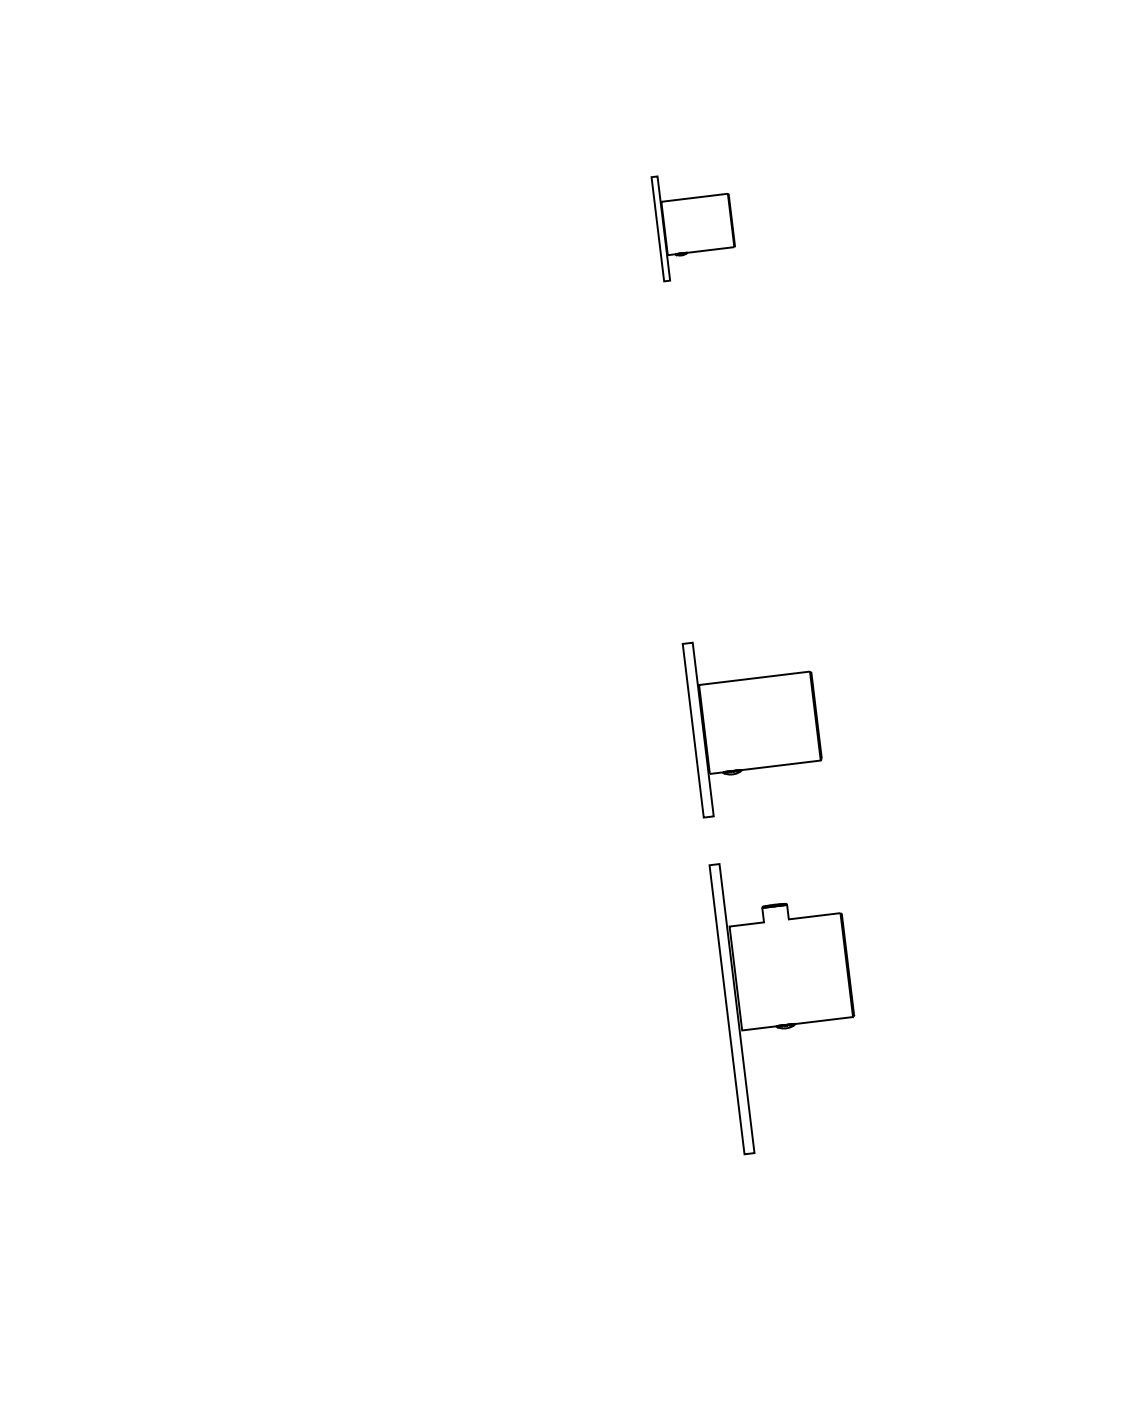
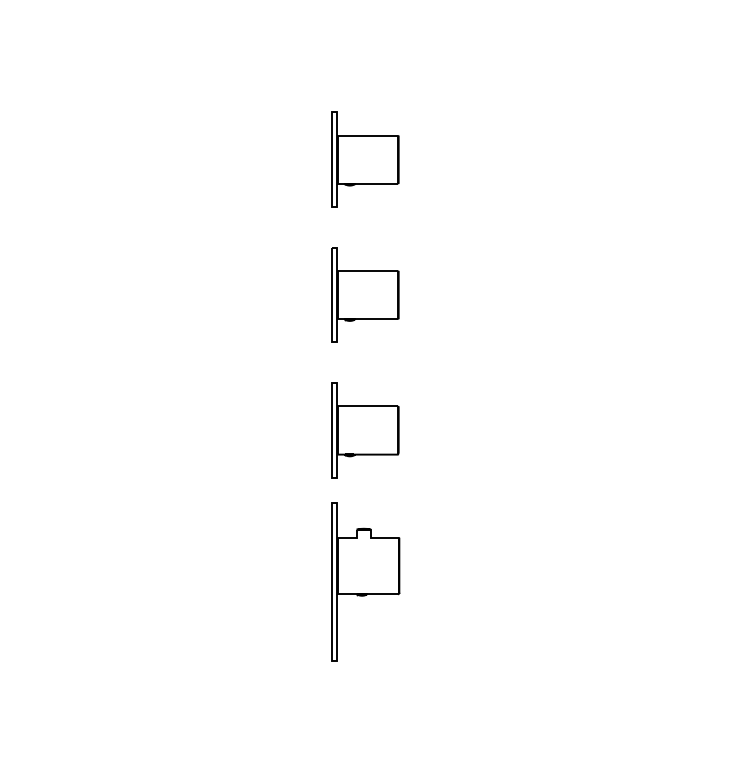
part: (695, 224) -> (365, 159), size x1.67
part: (725, 473) -> (365, 294), added

